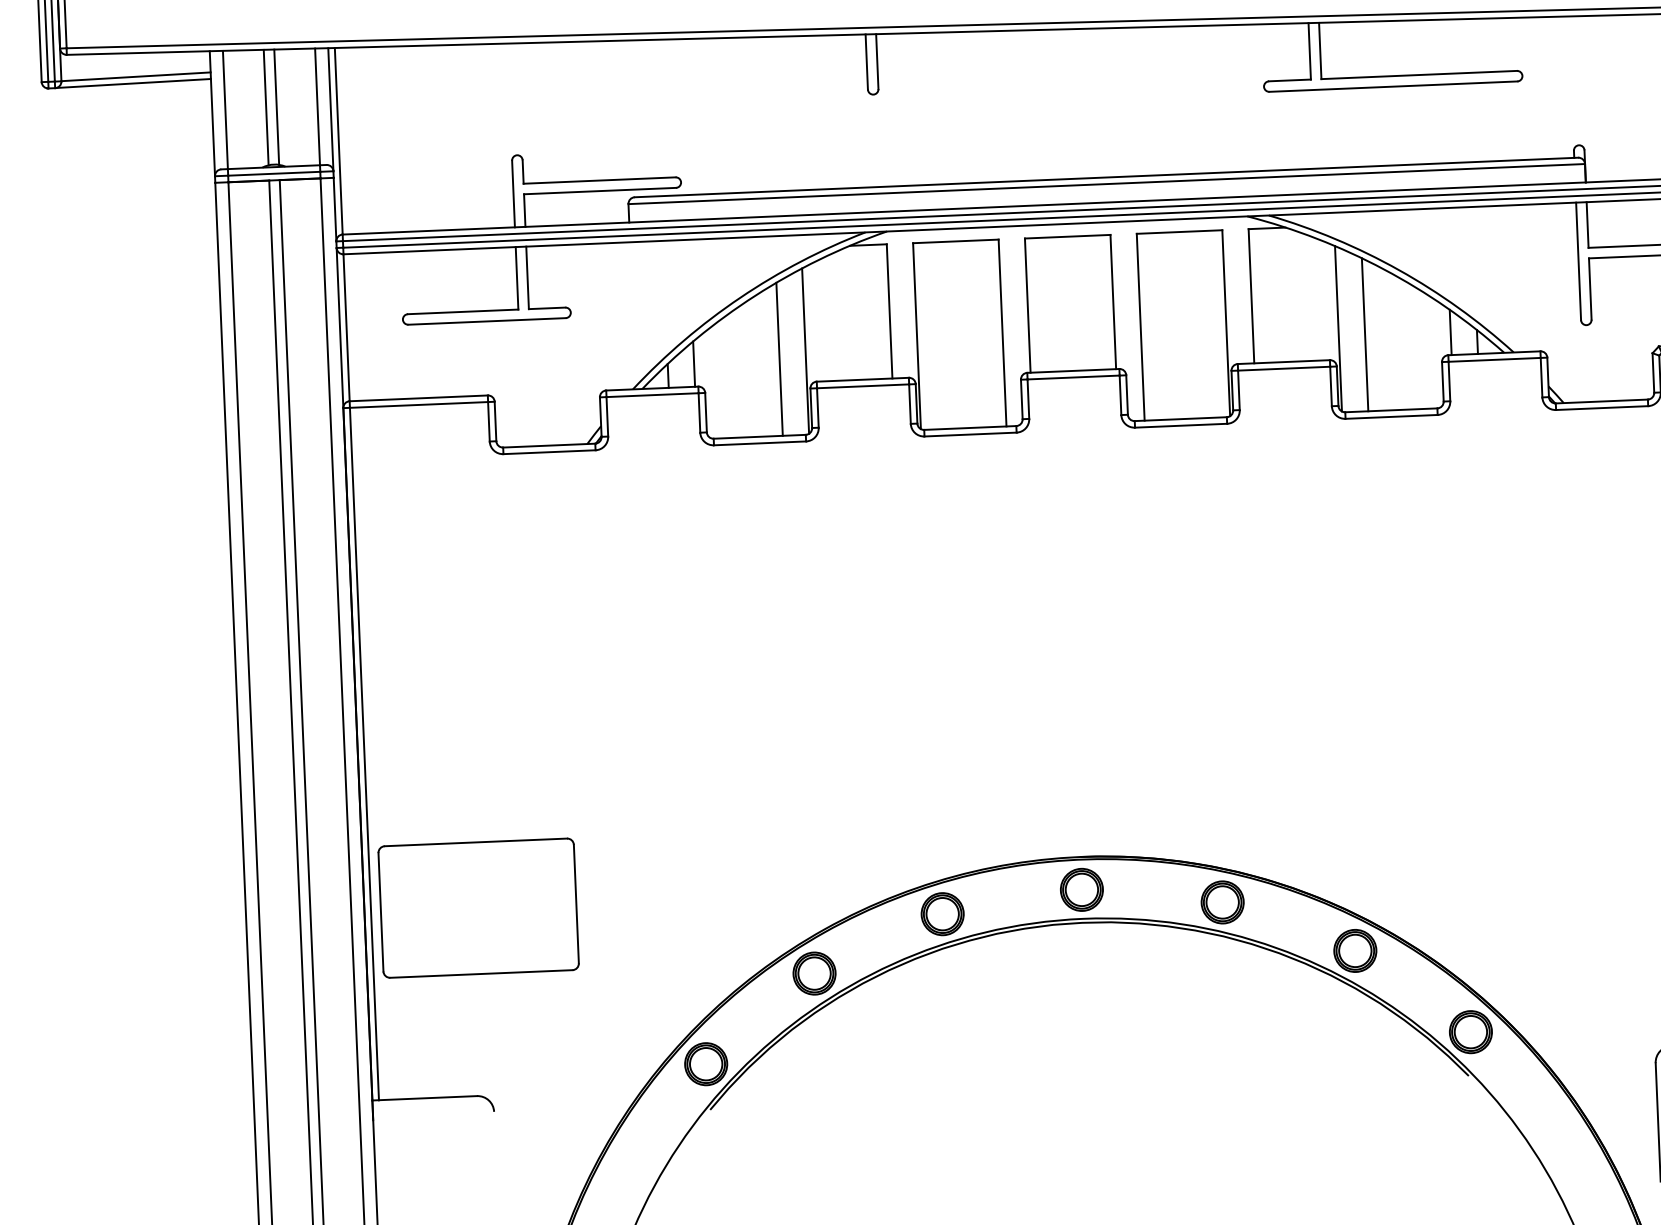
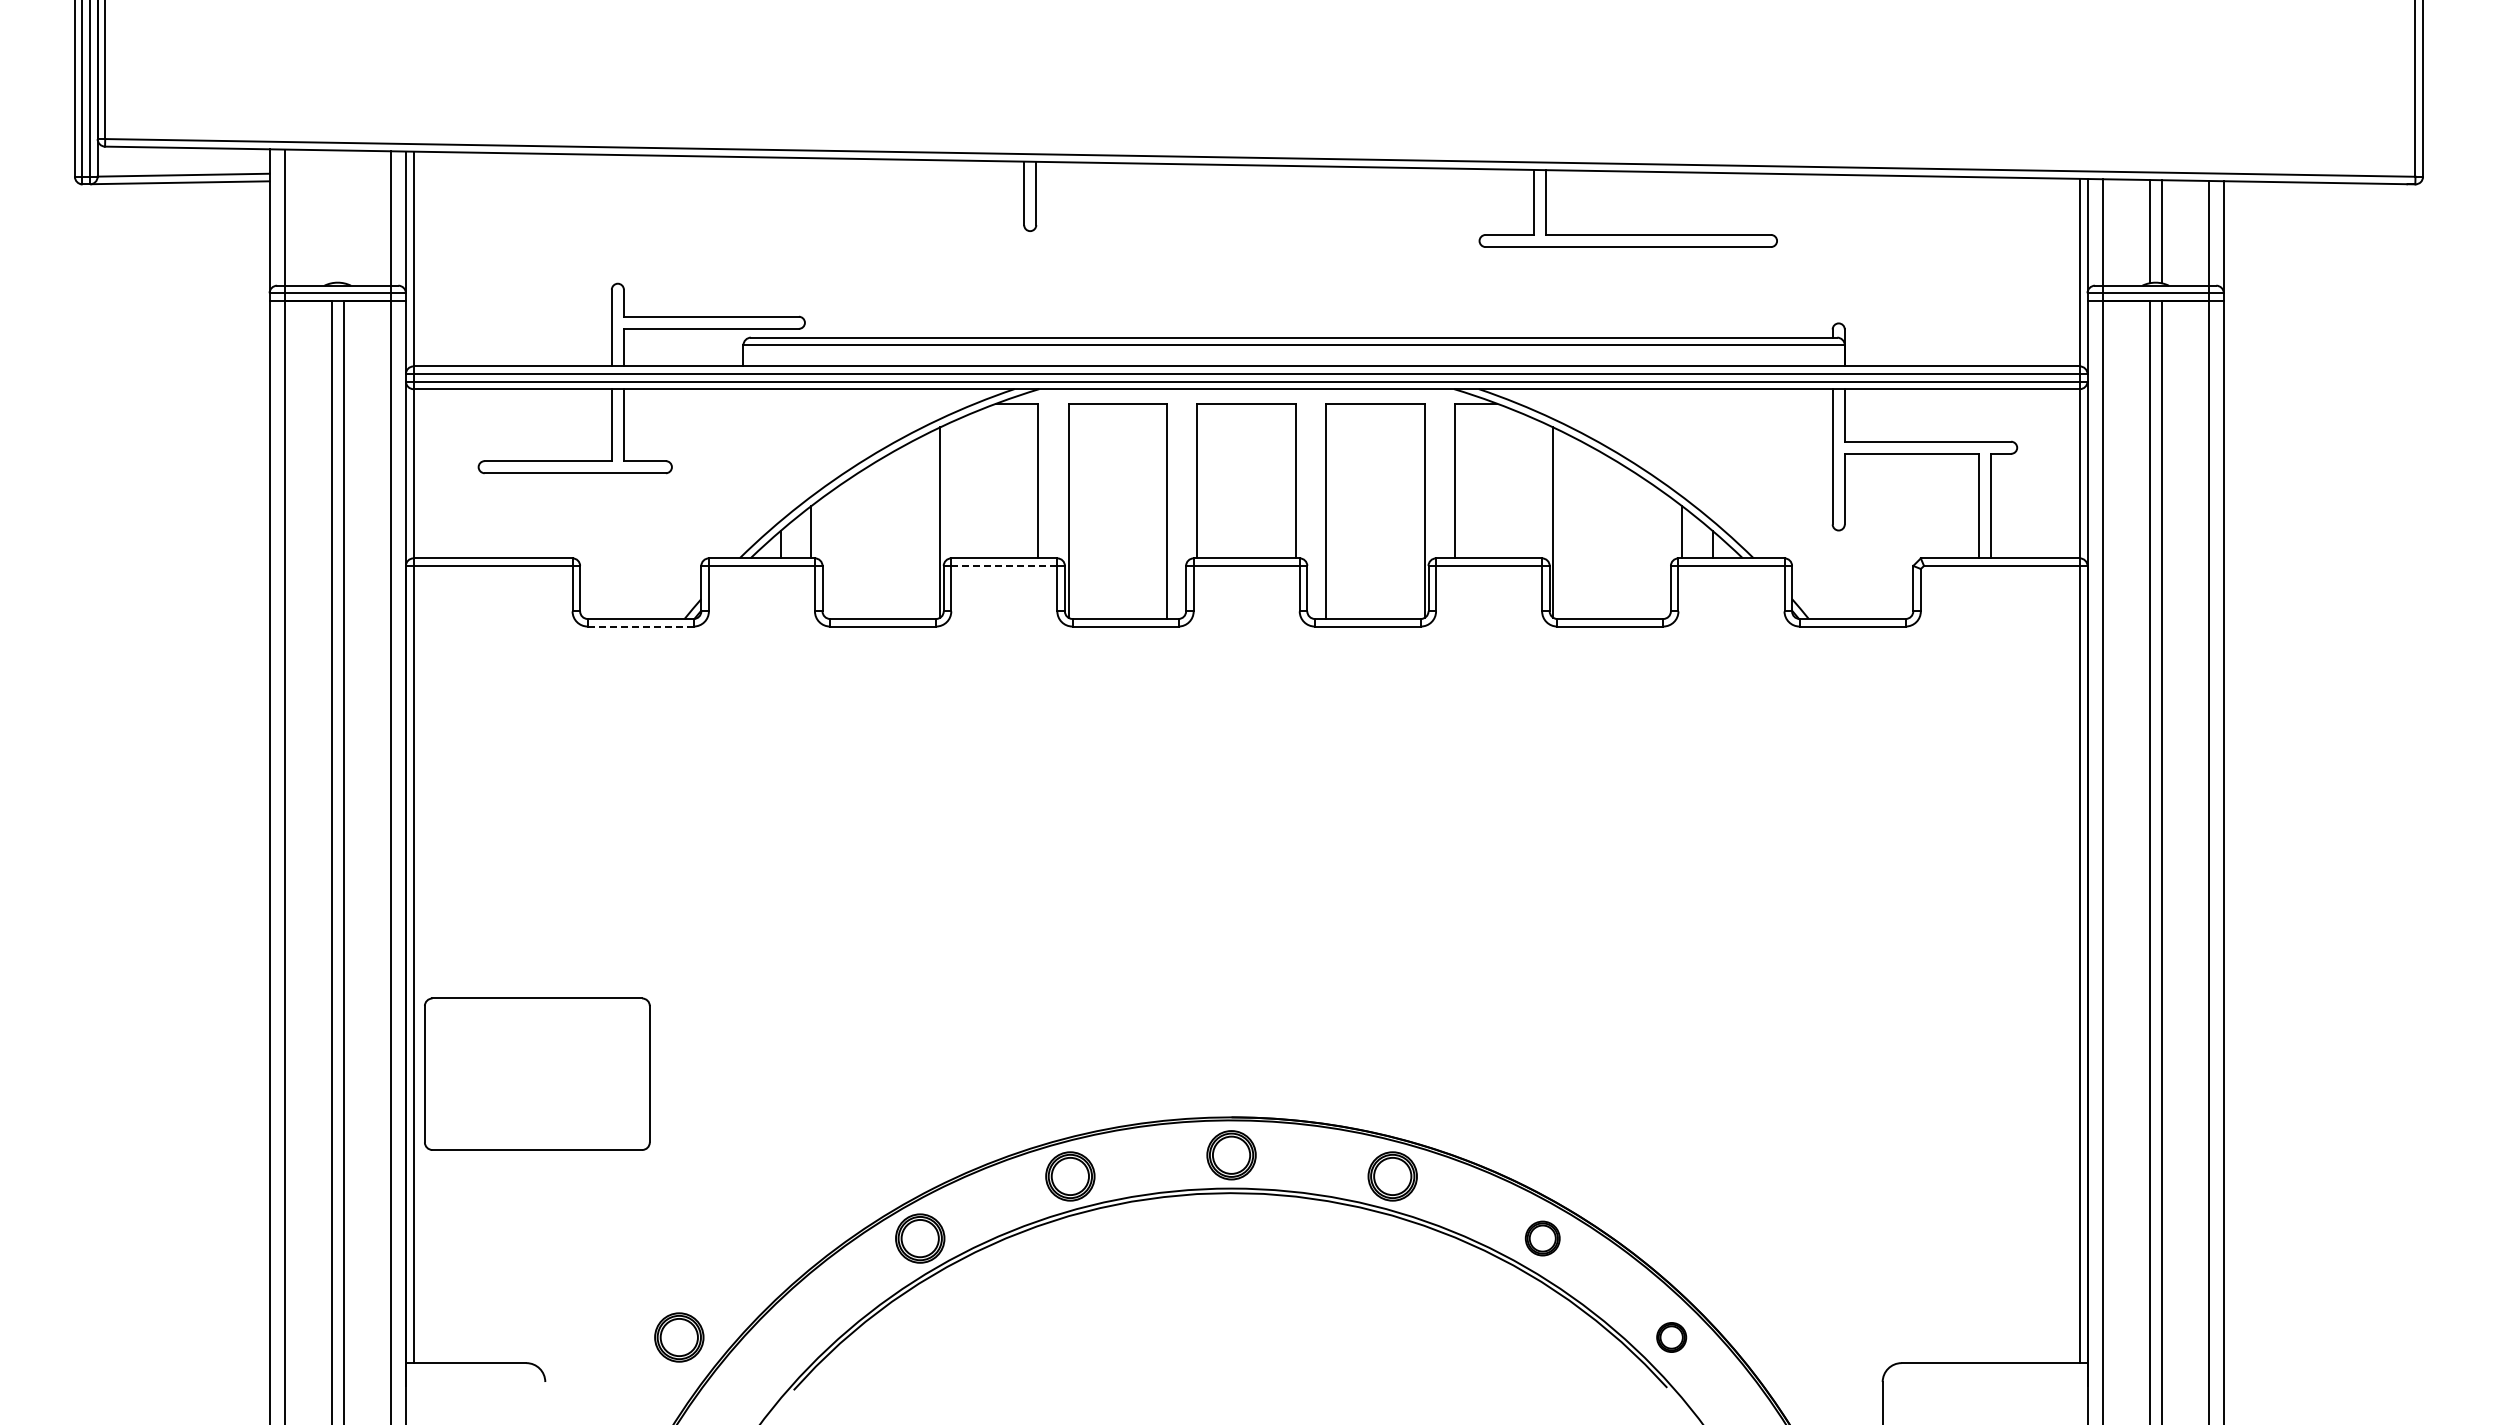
line: (276, 106) -> (343, 216), removed
line: (266, 107) -> (331, 216), removed
line: (1364, 334) -> (1583, 530), removed
line: (779, 358) -> (909, 530), removed
line: (862, 385) -> (1003, 565), solid -> dashed
line: (549, 452) -> (640, 626), solid -> dashed
part: (478, 907) -> (537, 1073), moved
part: (1355, 950) -> (1542, 1238), size x0.7
part: (1470, 1032) -> (1671, 1337), size x0.6
part: (706, 1064) -> (679, 1337), moved

